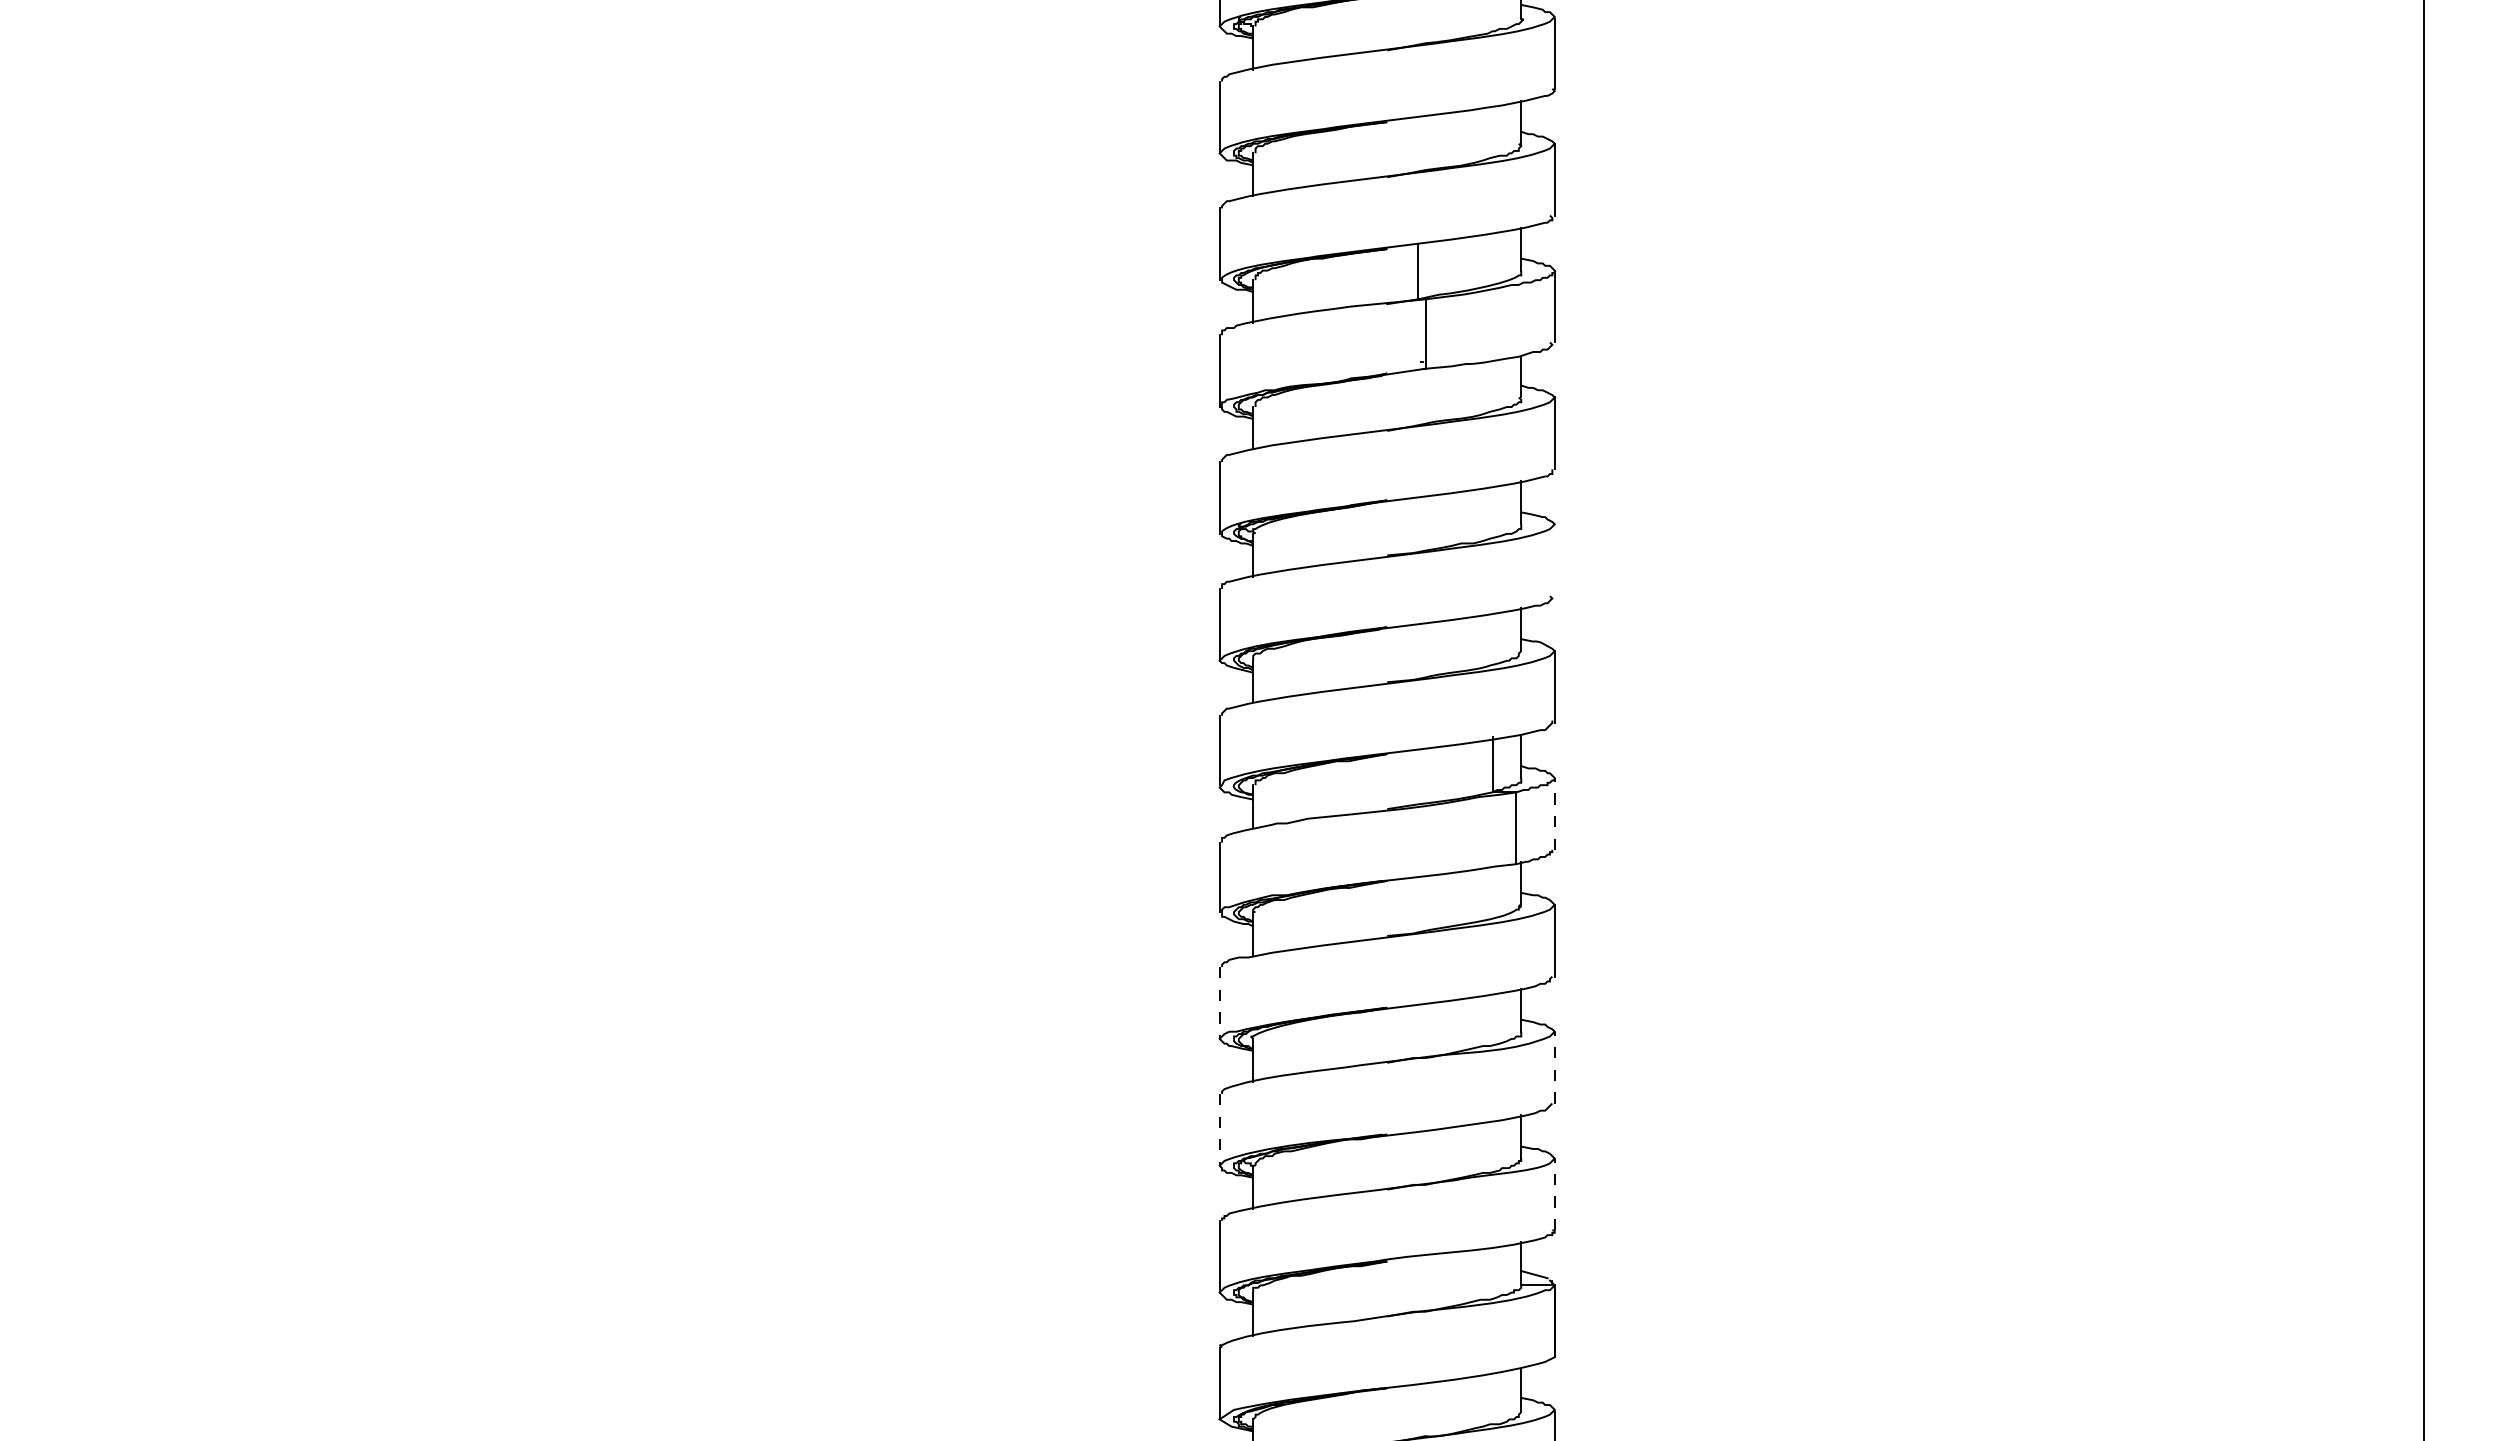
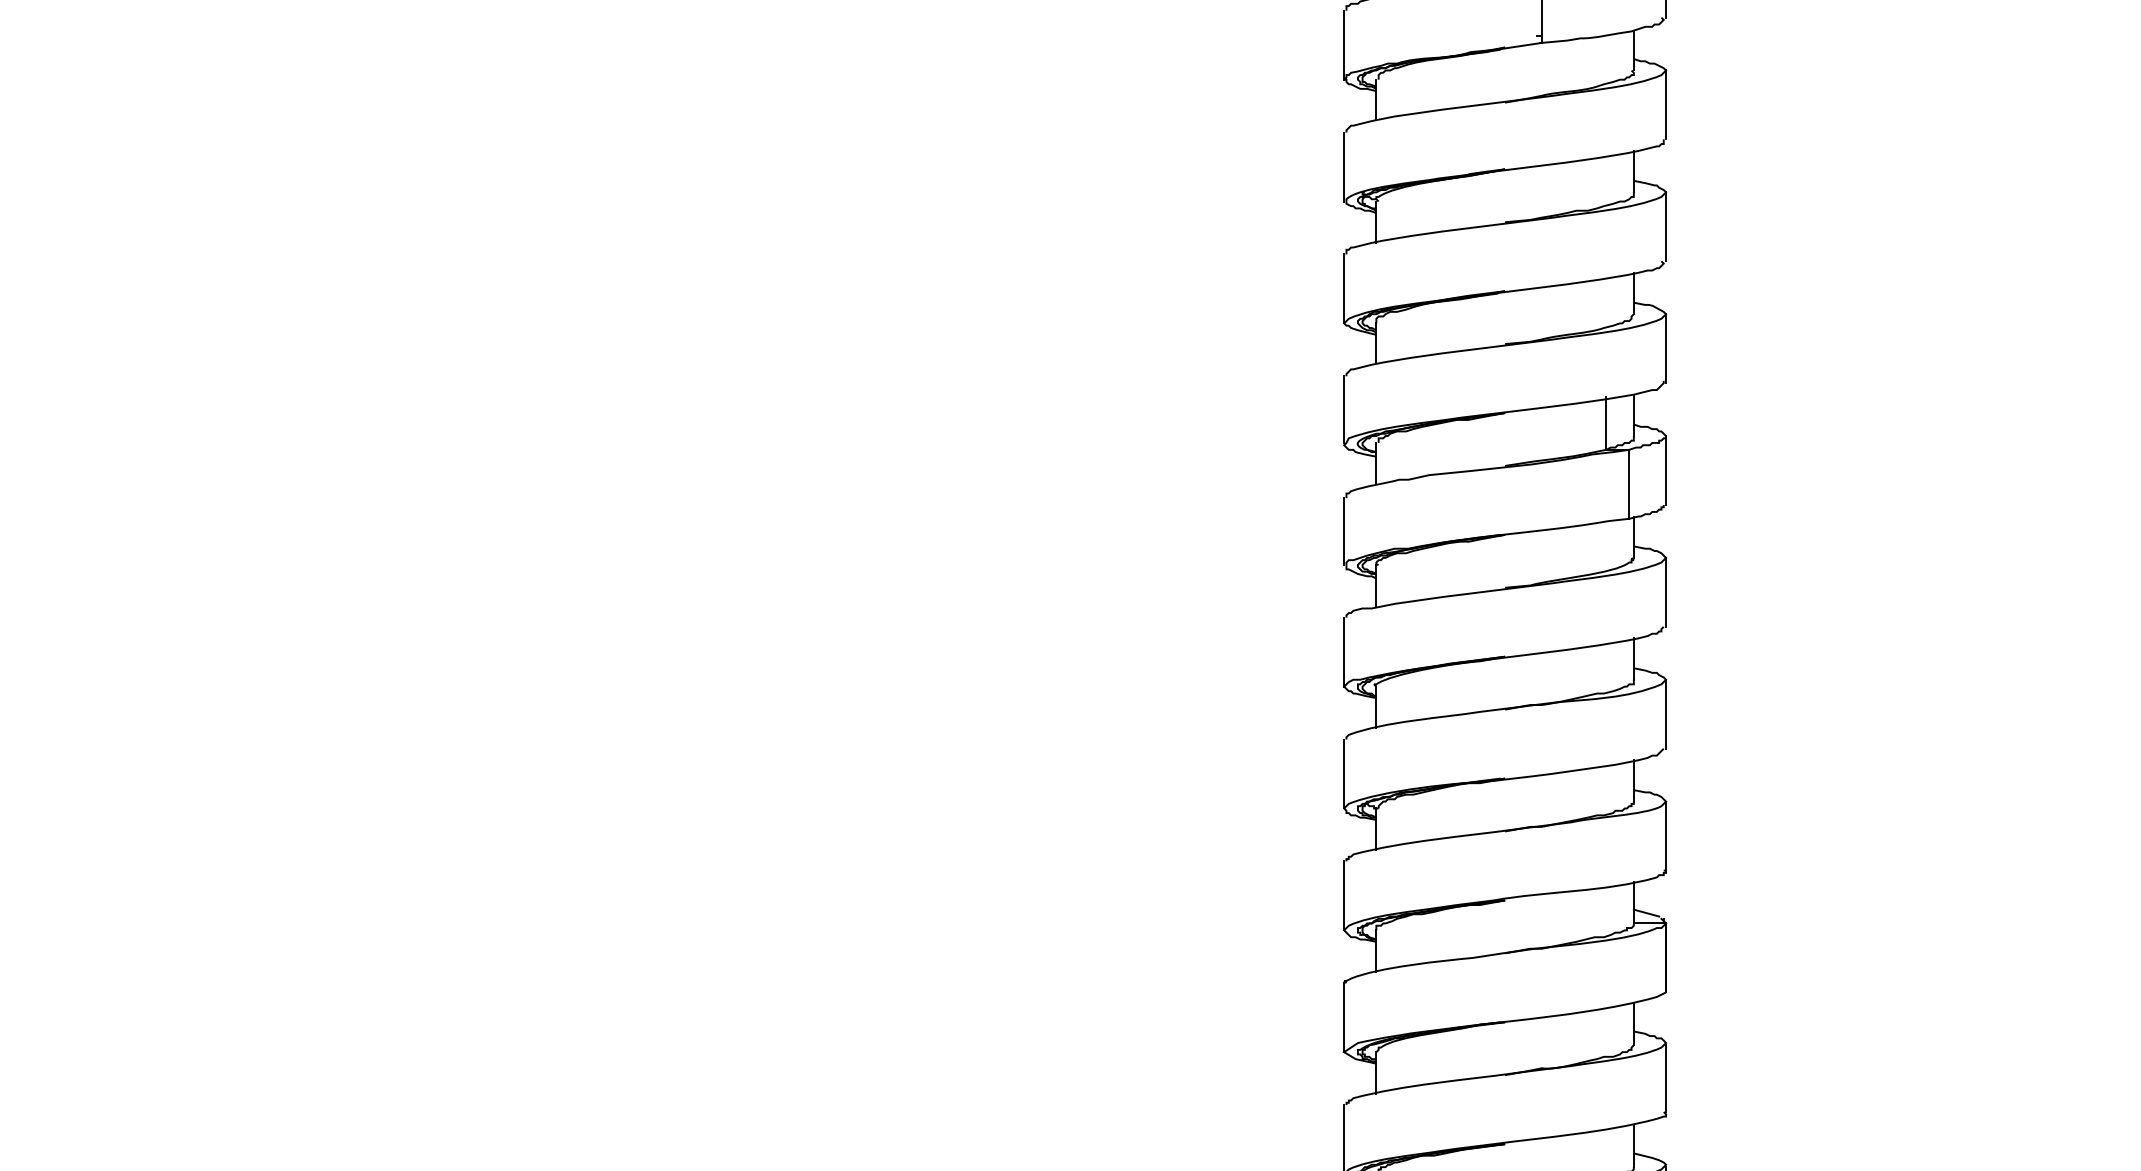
line: (1554, 560) -> (1665, 227), added
line: (1554, 813) -> (1665, 470), dashed -> solid
line: (1219, 1002) -> (1344, 651), dashed -> solid
line: (1554, 1067) -> (1665, 714), dashed -> solid
line: (1219, 1129) -> (1344, 773), dashed -> solid
line: (1554, 1194) -> (1665, 836), dashed -> solid

